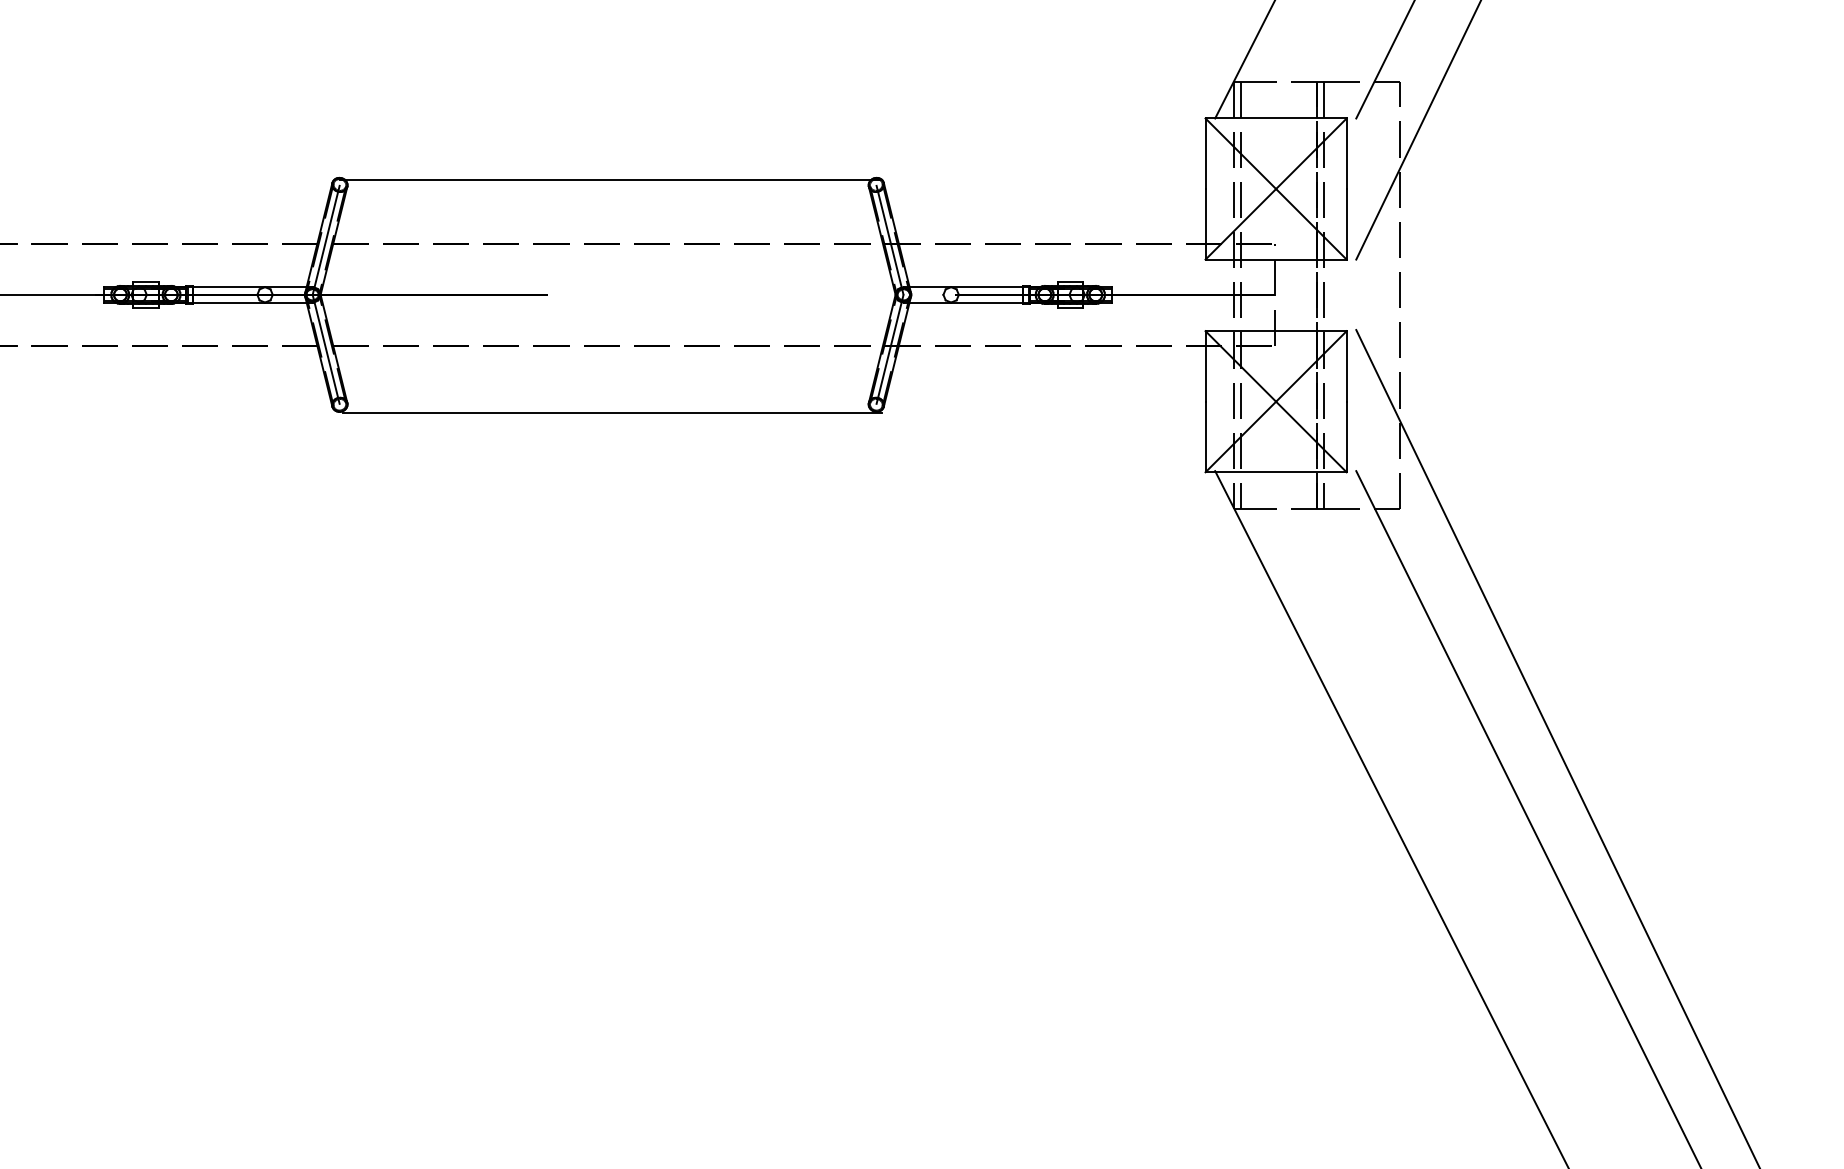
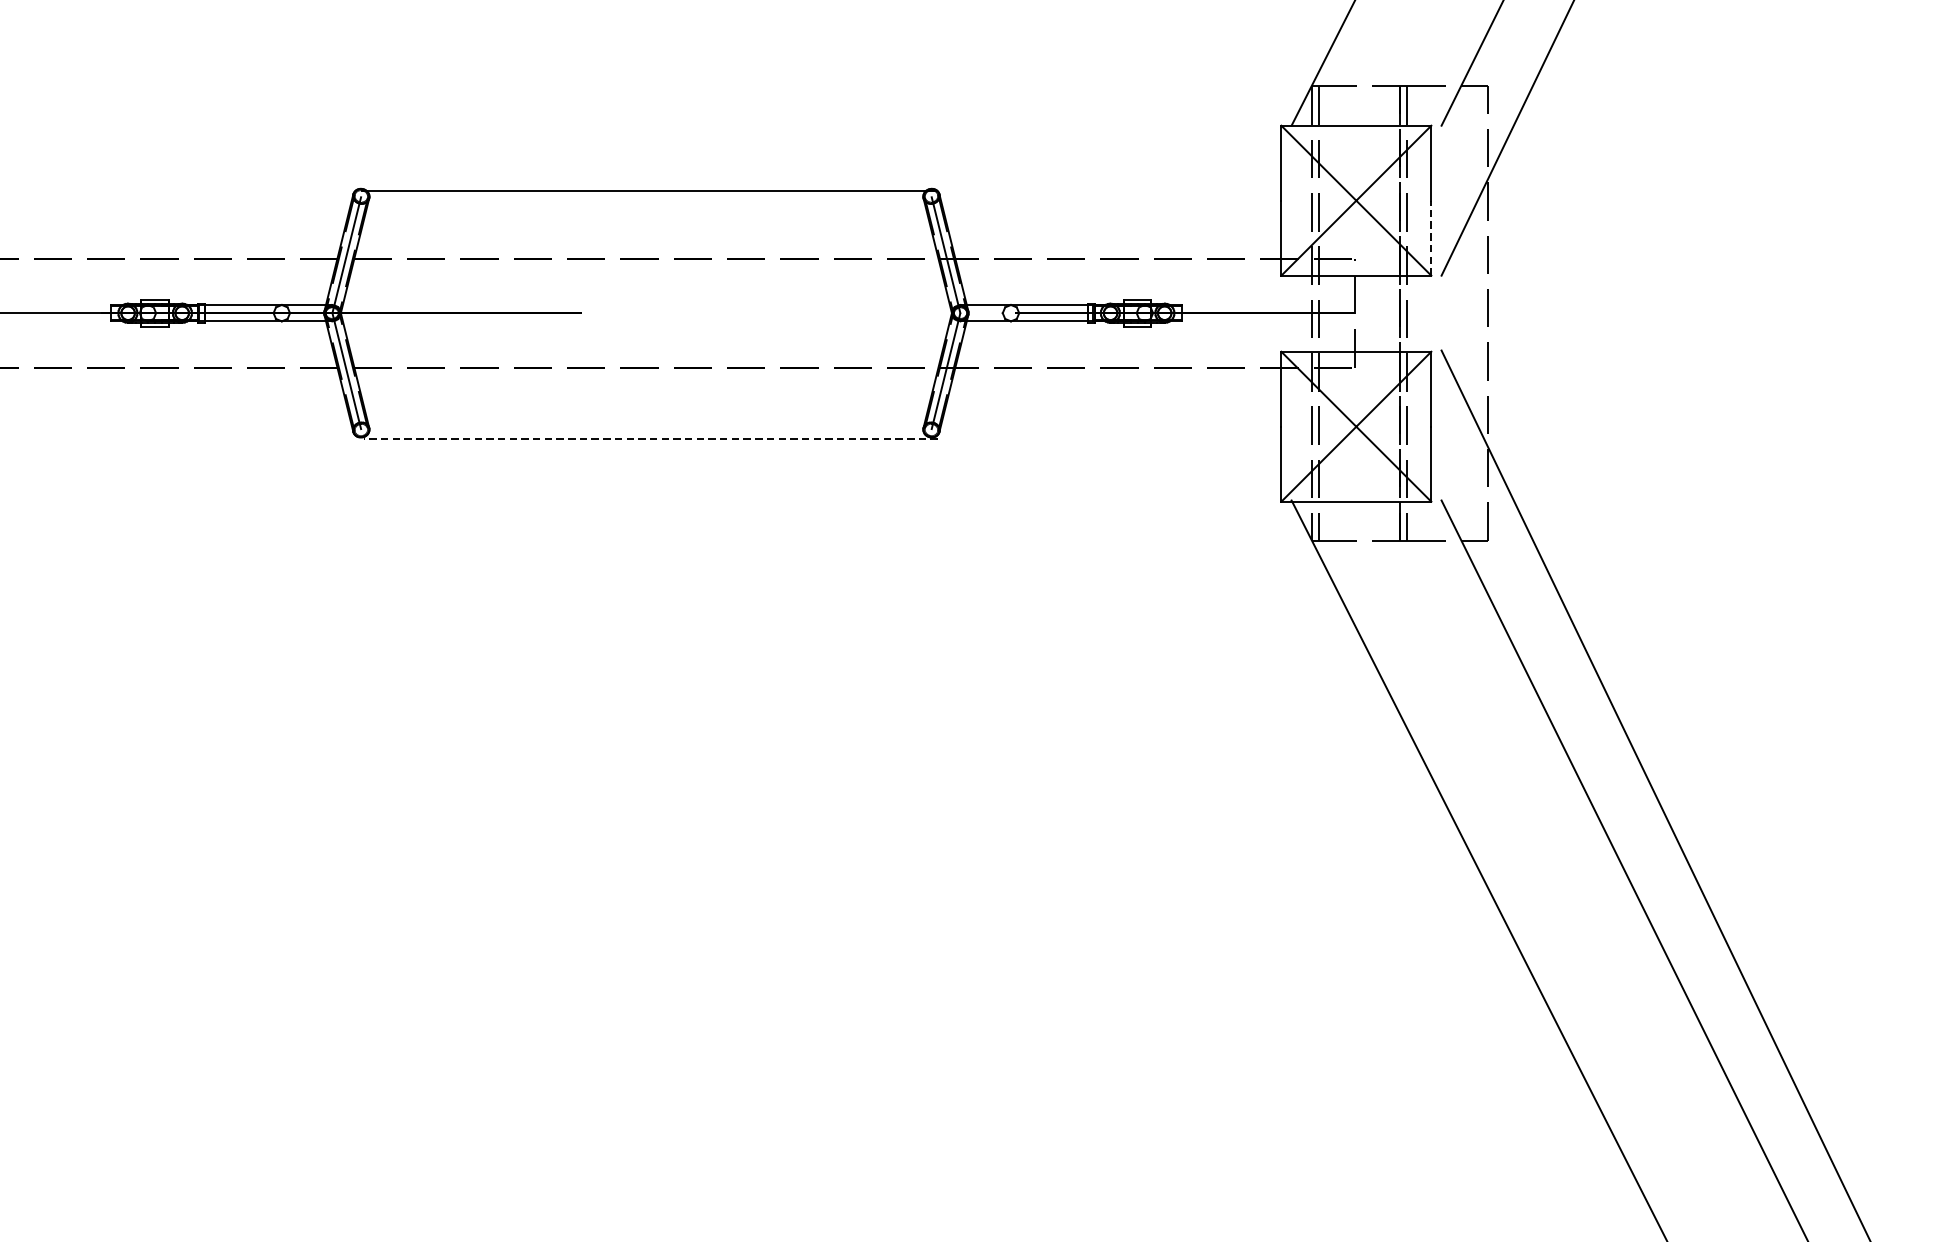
line: (1346, 223) -> (1431, 237), solid -> dashed
line: (612, 412) -> (651, 438), solid -> dashed

